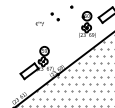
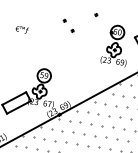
text: (39, 23) -> (21, 29), moved

